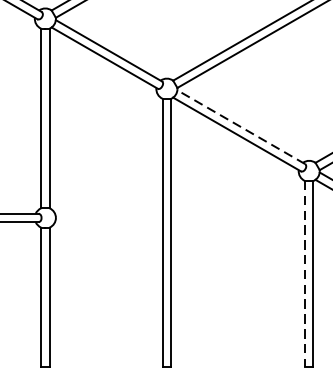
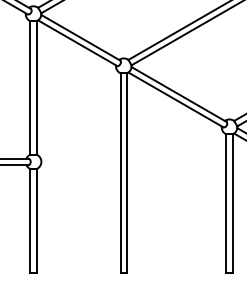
line: (241, 127) -> (179, 94), dashed -> solid
line: (305, 275) -> (226, 204), dashed -> solid

